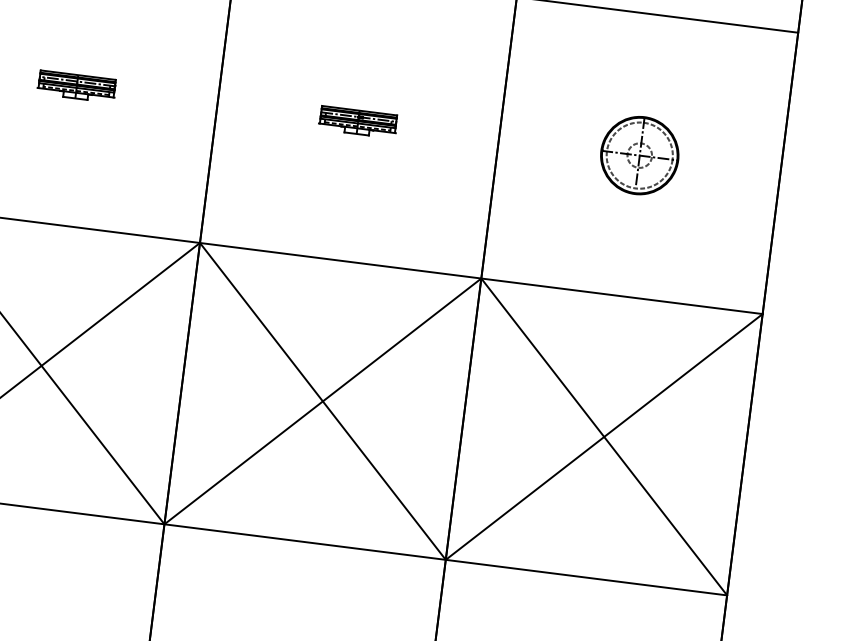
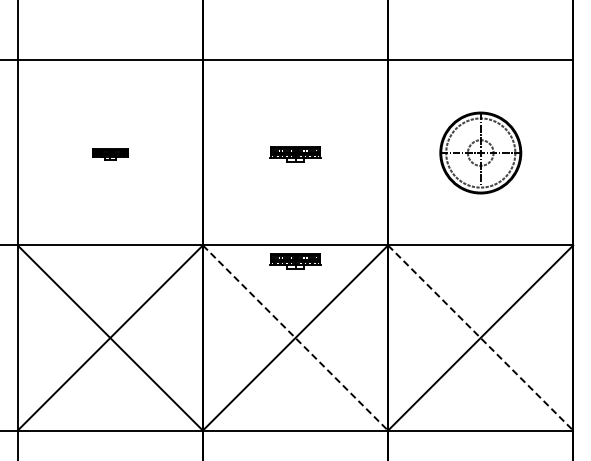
part: (77, 87) -> (110, 154), size x0.7
part: (639, 155) -> (480, 152), size x1.6
part: (337, 285) -> (295, 261), added
line: (322, 402) -> (295, 338), solid -> dashed
line: (603, 437) -> (480, 338), solid -> dashed

